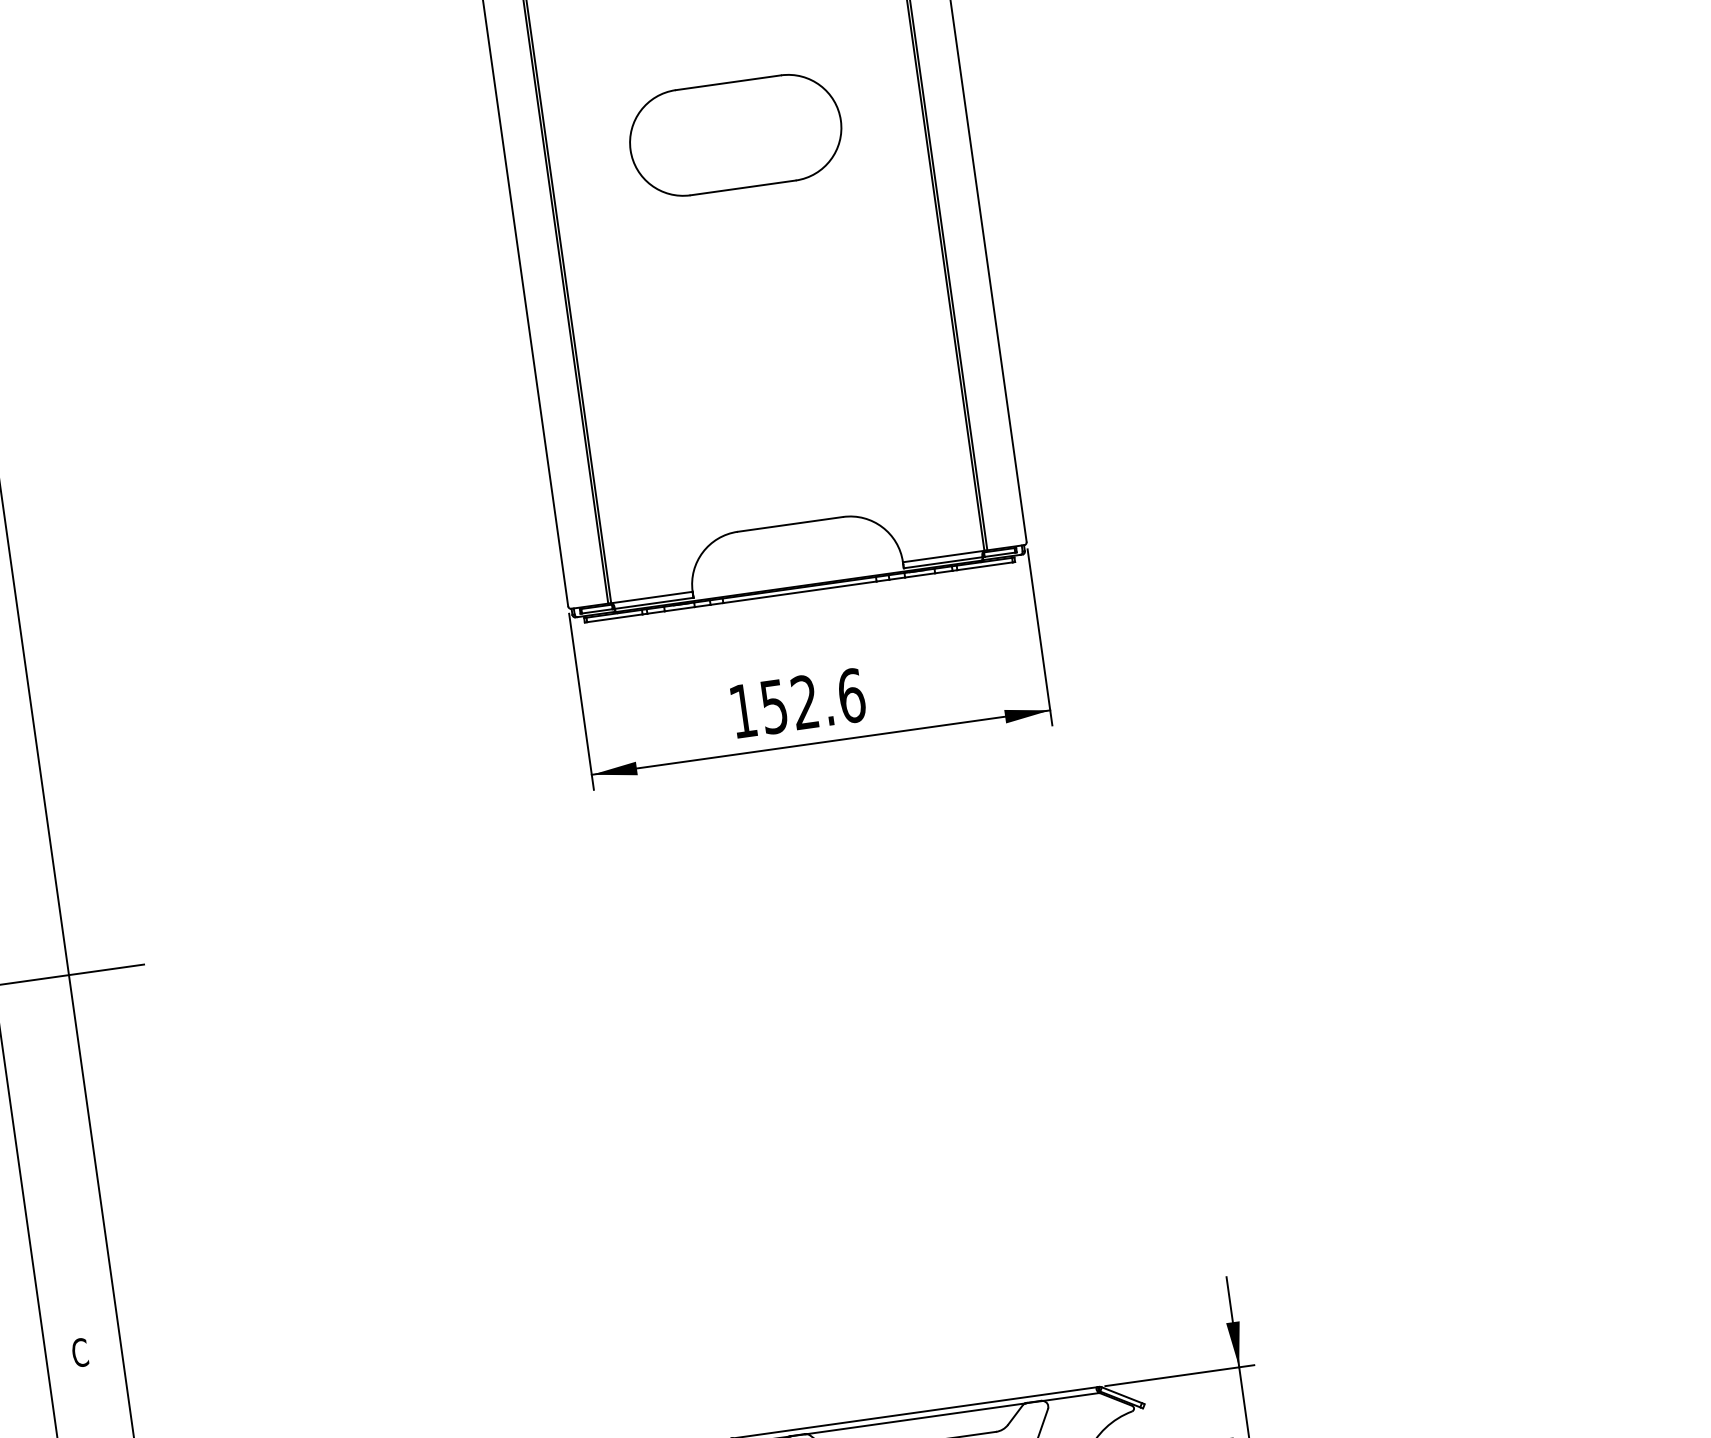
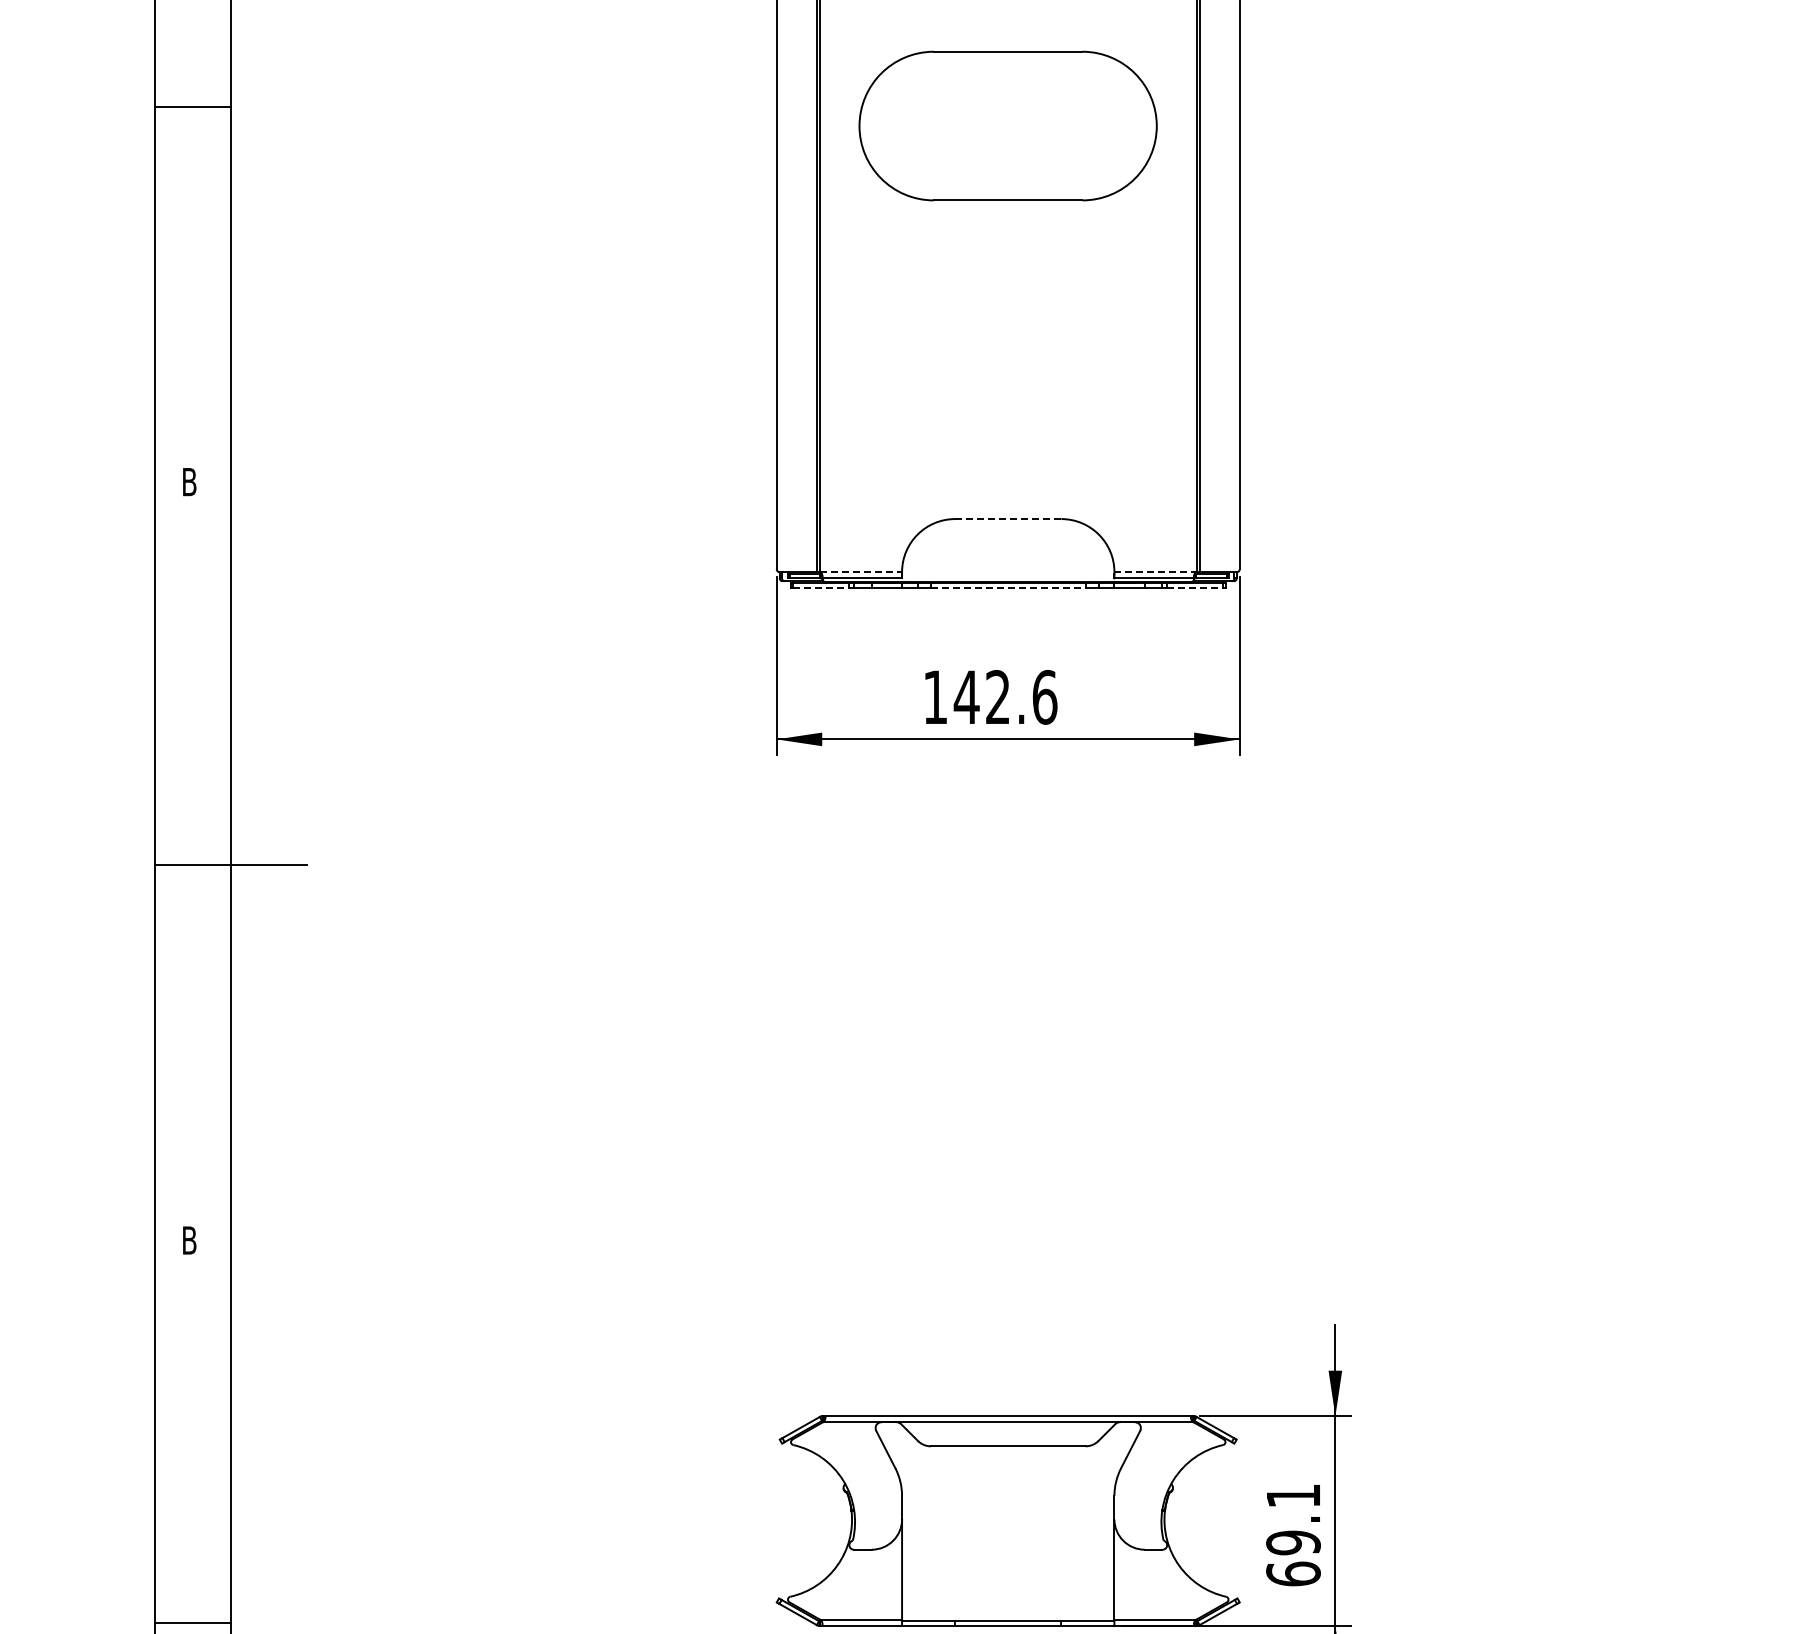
part: (736, 135) -> (1008, 126), size x1.4
line: (789, 524) -> (1007, 519), solid -> dashed
line: (943, 556) -> (1155, 572), solid -> dashed
line: (985, 566) -> (1195, 587), solid -> dashed
line: (800, 592) -> (1008, 587), solid -> dashed
line: (652, 597) -> (861, 572), solid -> dashed
line: (615, 618) -> (821, 587), solid -> dashed
text: (773, 706) -> (966, 697), 152.6 -> 142.6
text: (80, 1352) -> (189, 1240), C -> B

